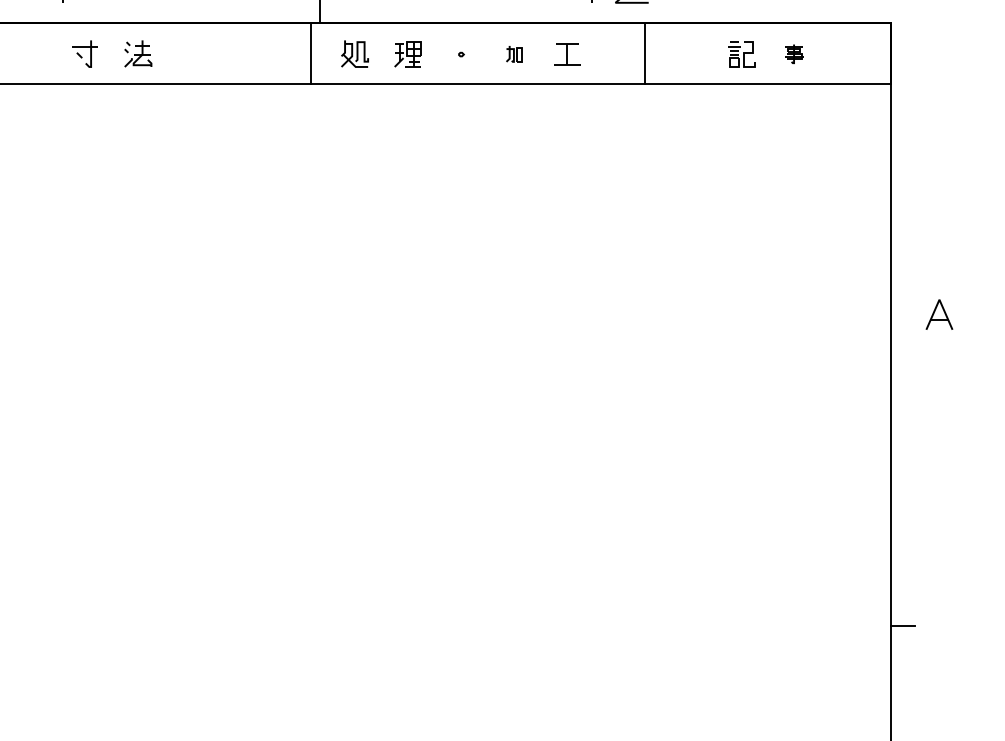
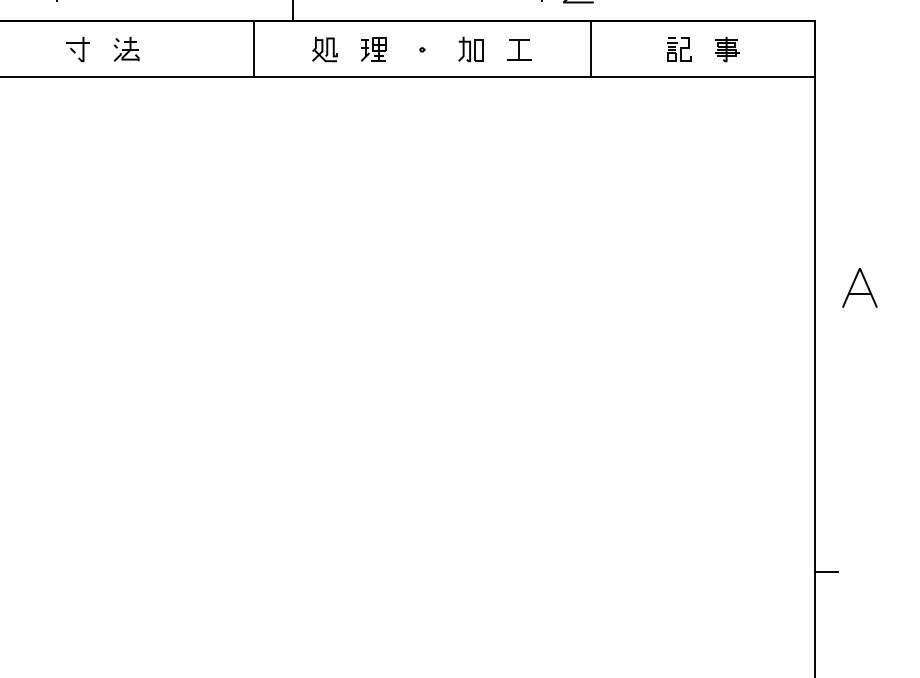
line: (310, 53) -> (253, 48), moved
part: (513, 54) -> (470, 49), size x1.67
part: (794, 54) -> (727, 49), size x1.43
part: (938, 314) -> (859, 287), size x1.43

